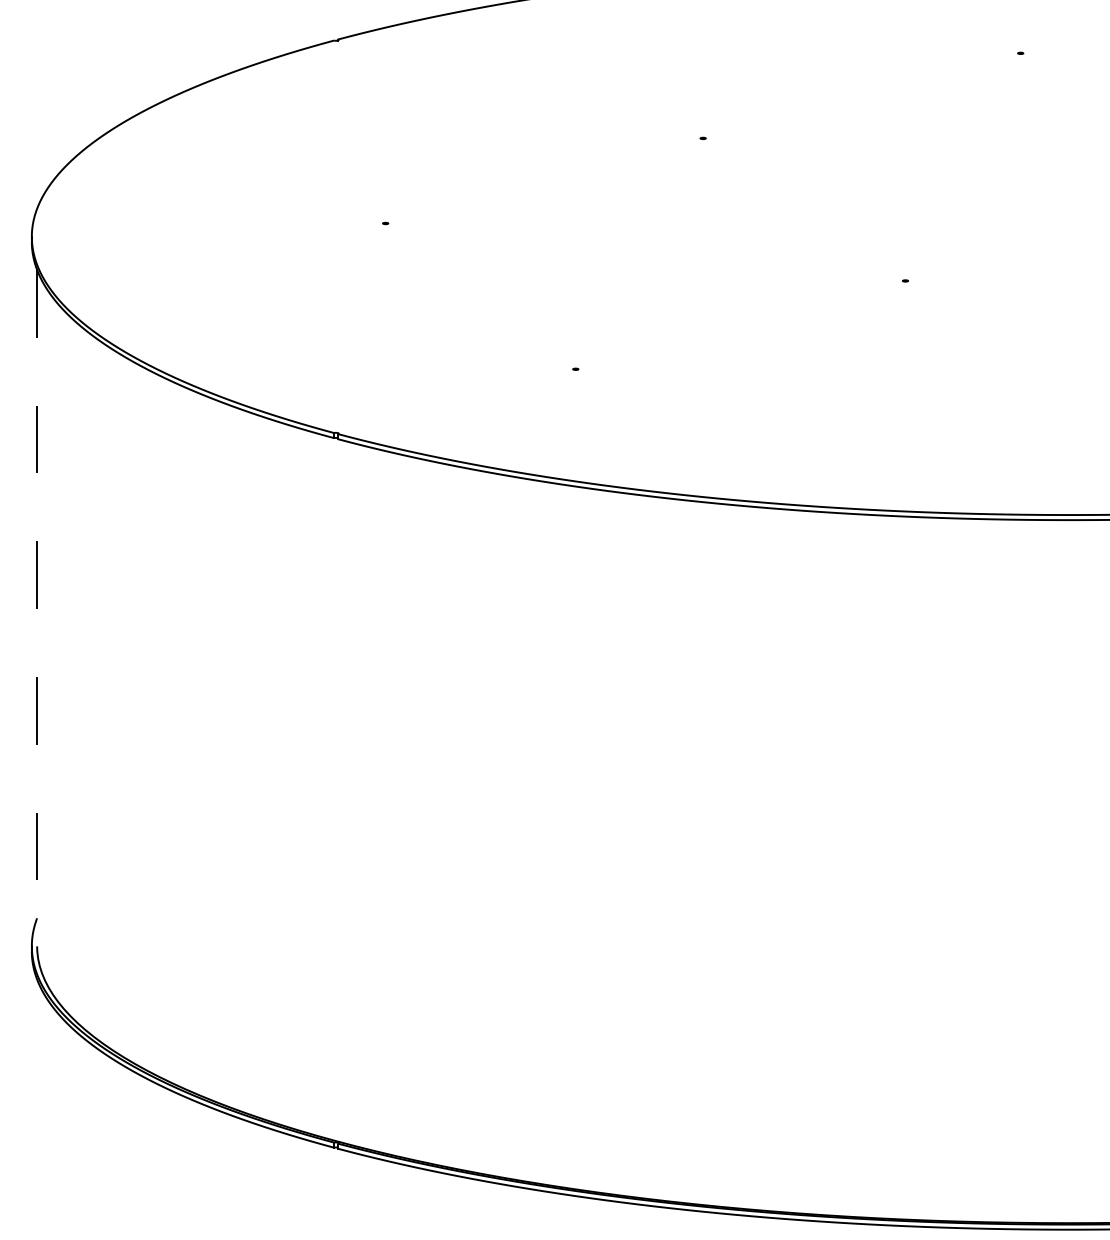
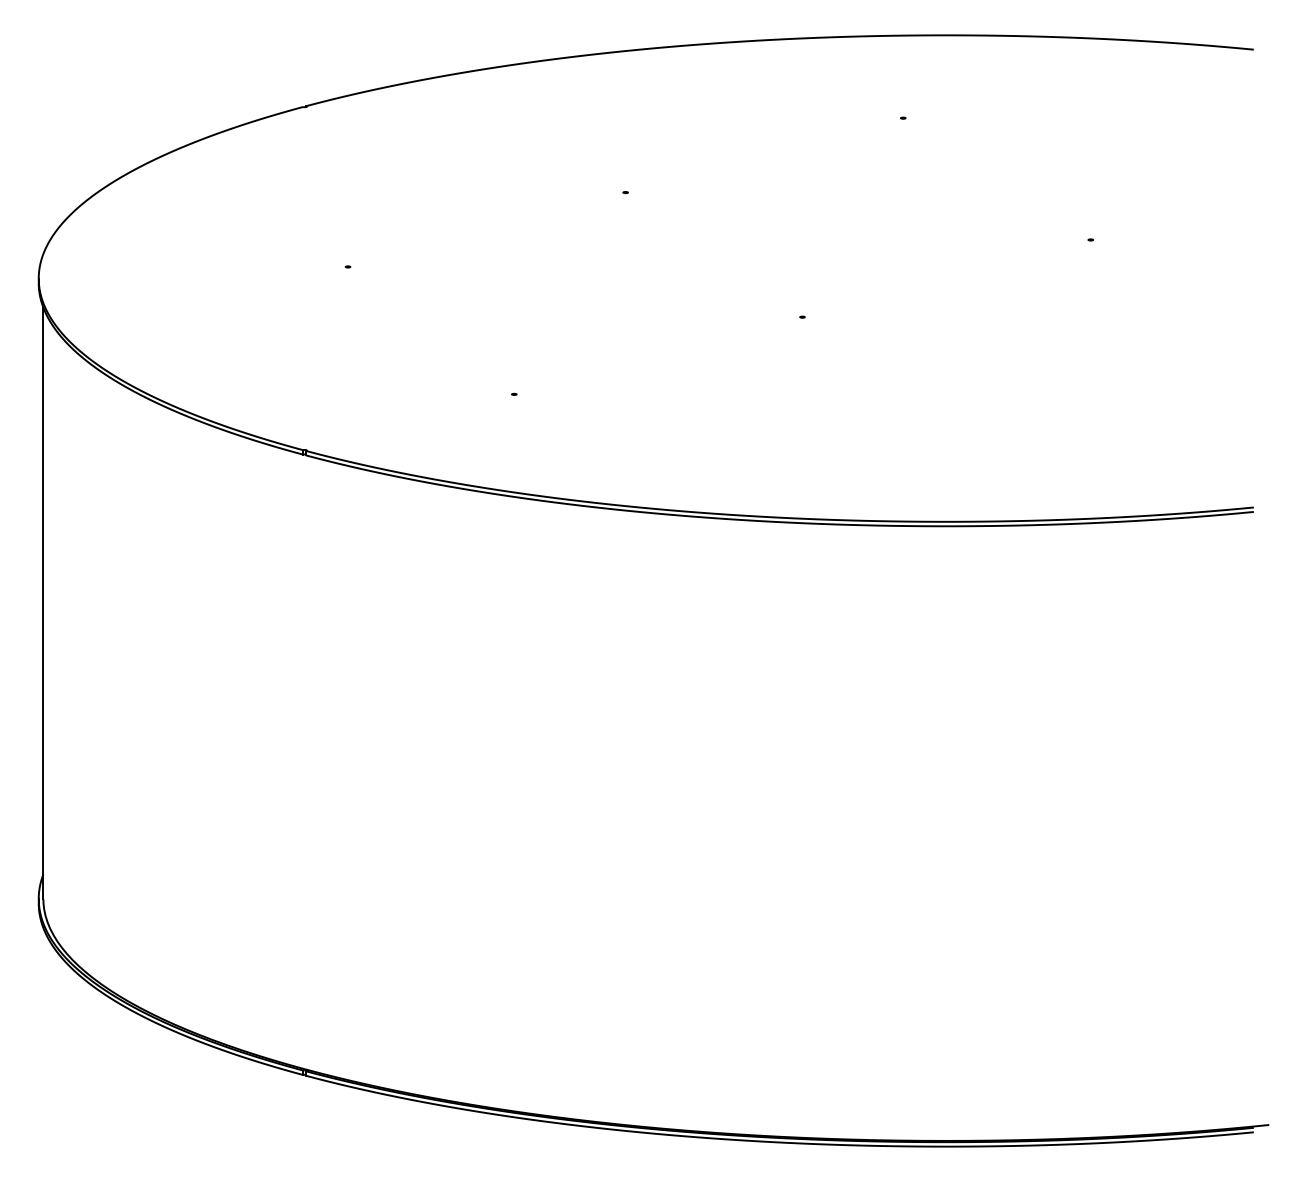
line: (37, 608) -> (43, 603), dashed -> solid

